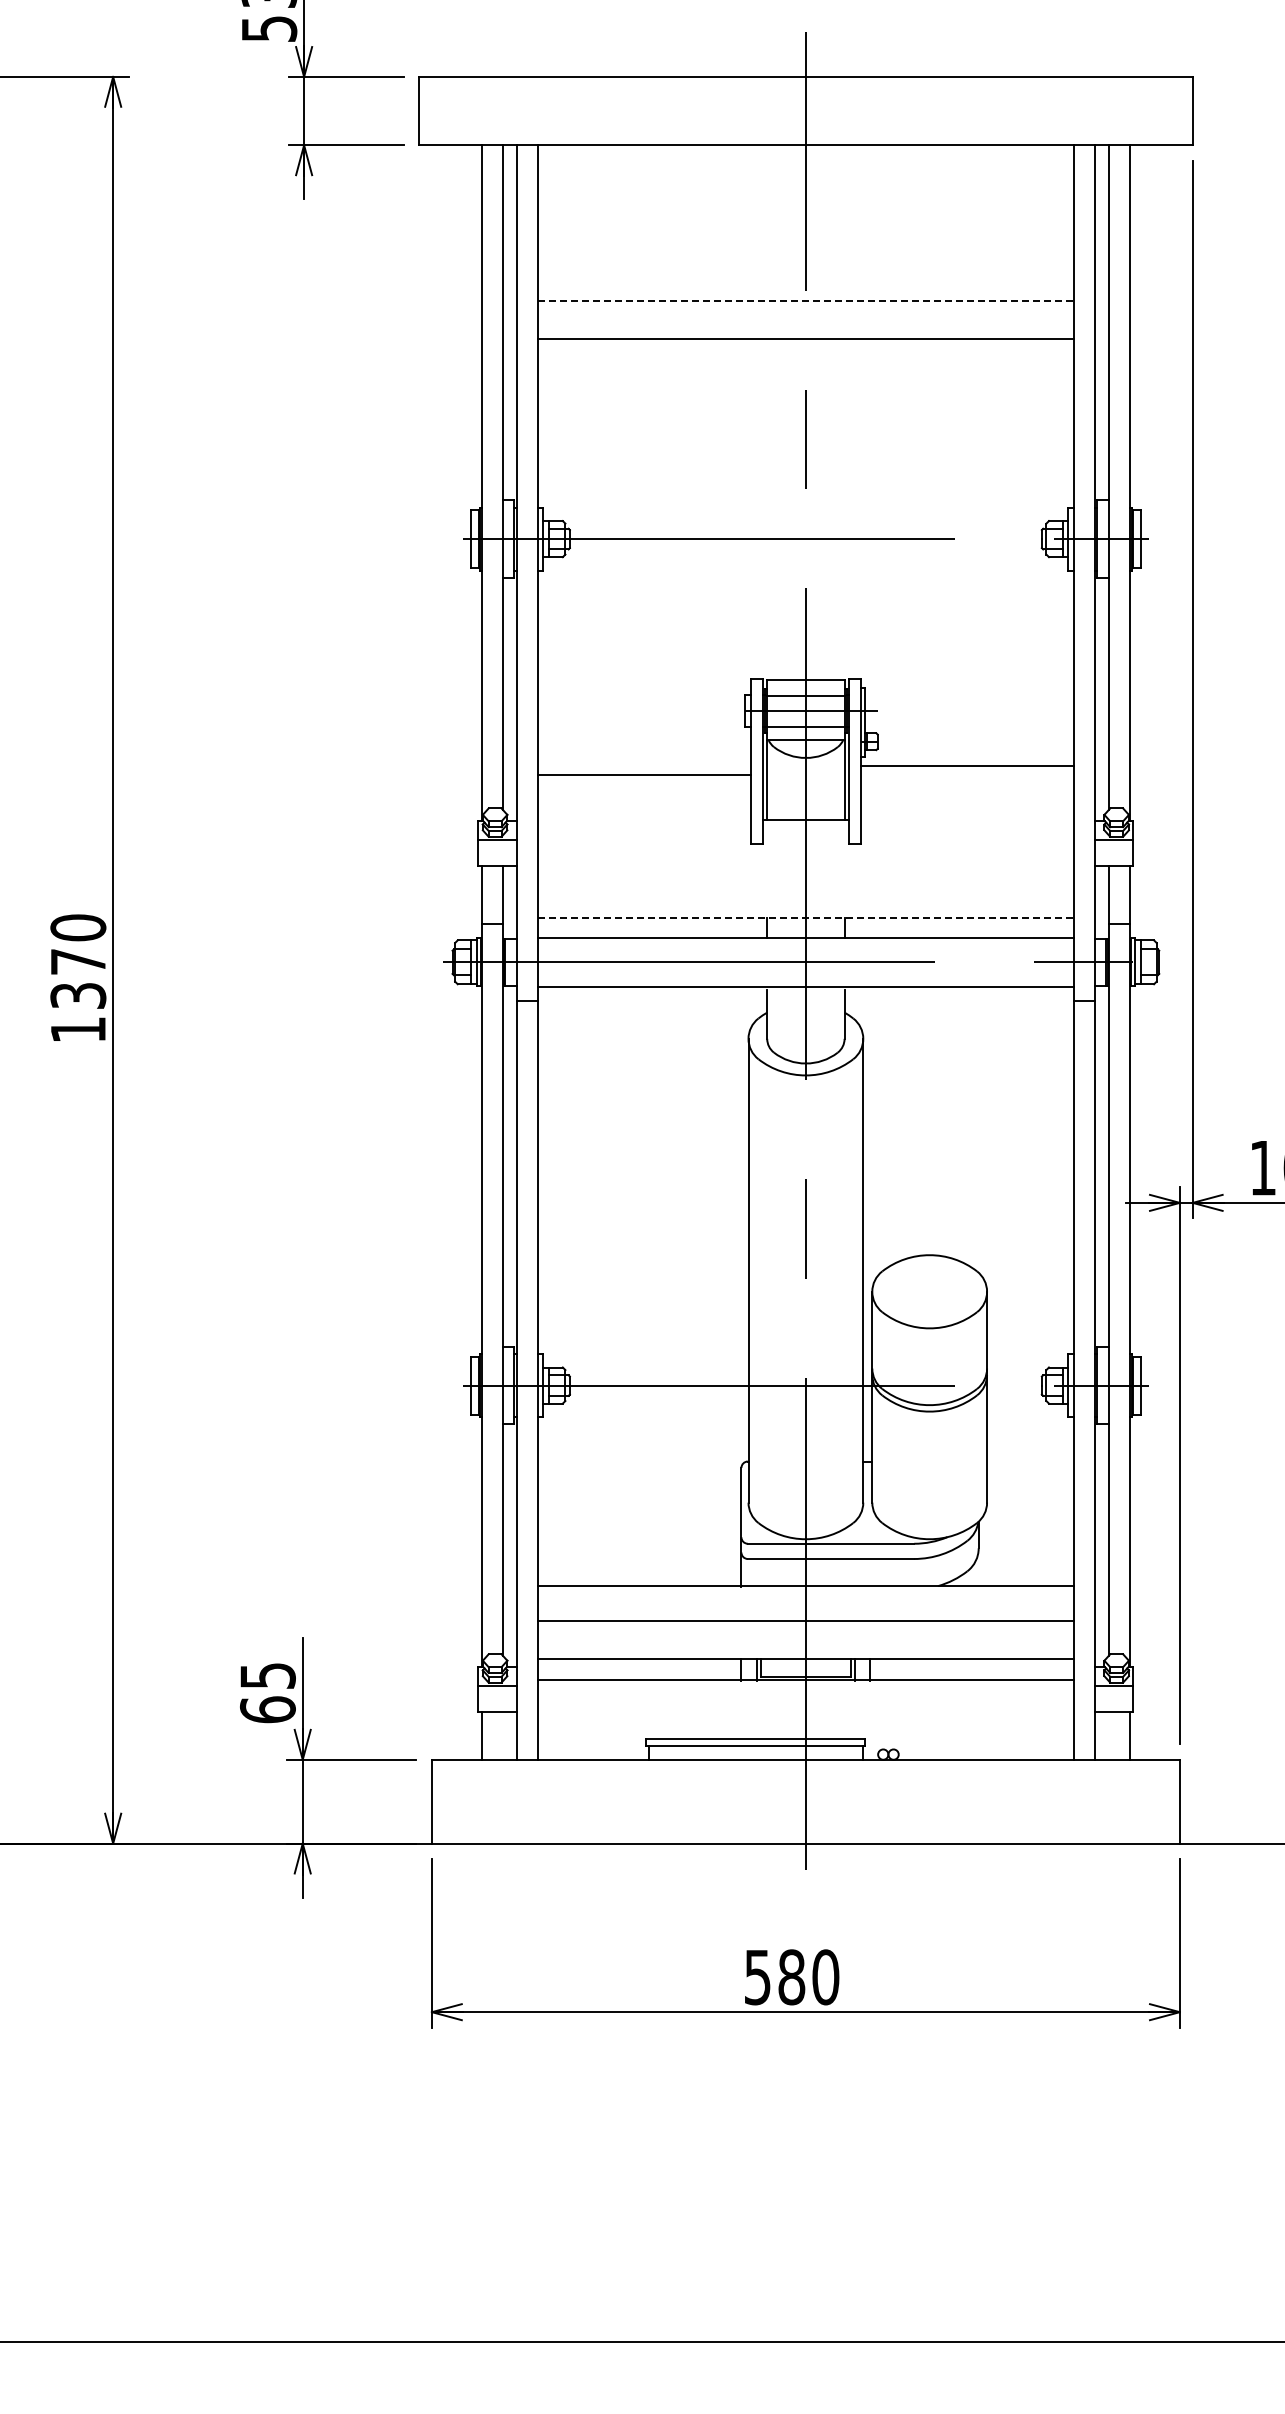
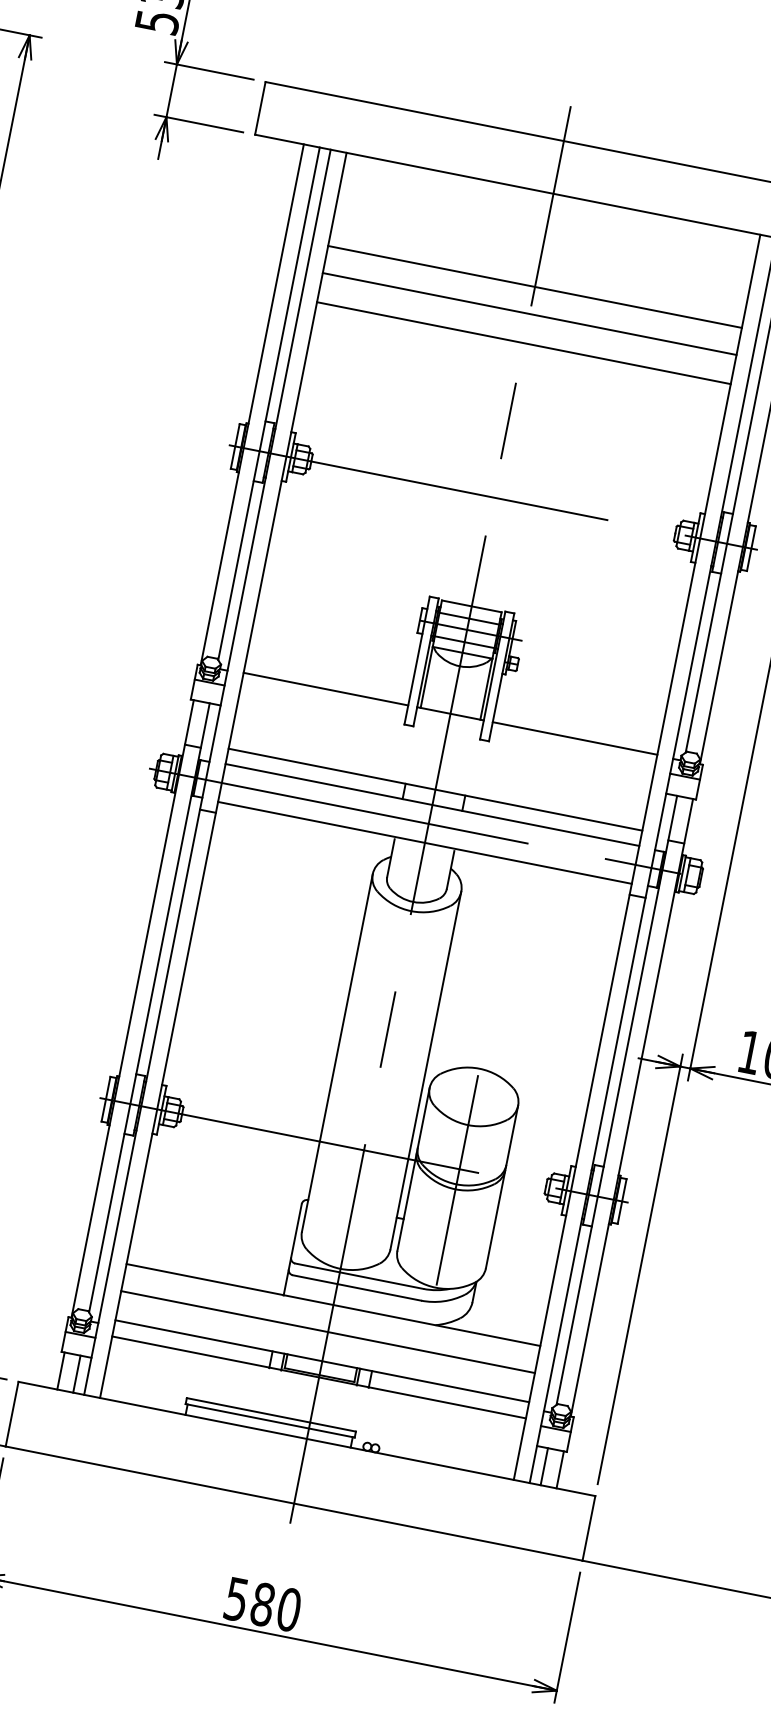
line: (805, 266) -> (534, 287), added
line: (806, 301) -> (530, 314), dashed -> solid
line: (967, 765) -> (575, 738), moved
line: (644, 774) -> (326, 689), moved
line: (806, 917) -> (436, 789), dashed -> solid
line: (929, 1399) -> (457, 1179), added
line: (502, 1735) -> (76, 1373), added
line: (1108, 1735) -> (544, 1466), added

